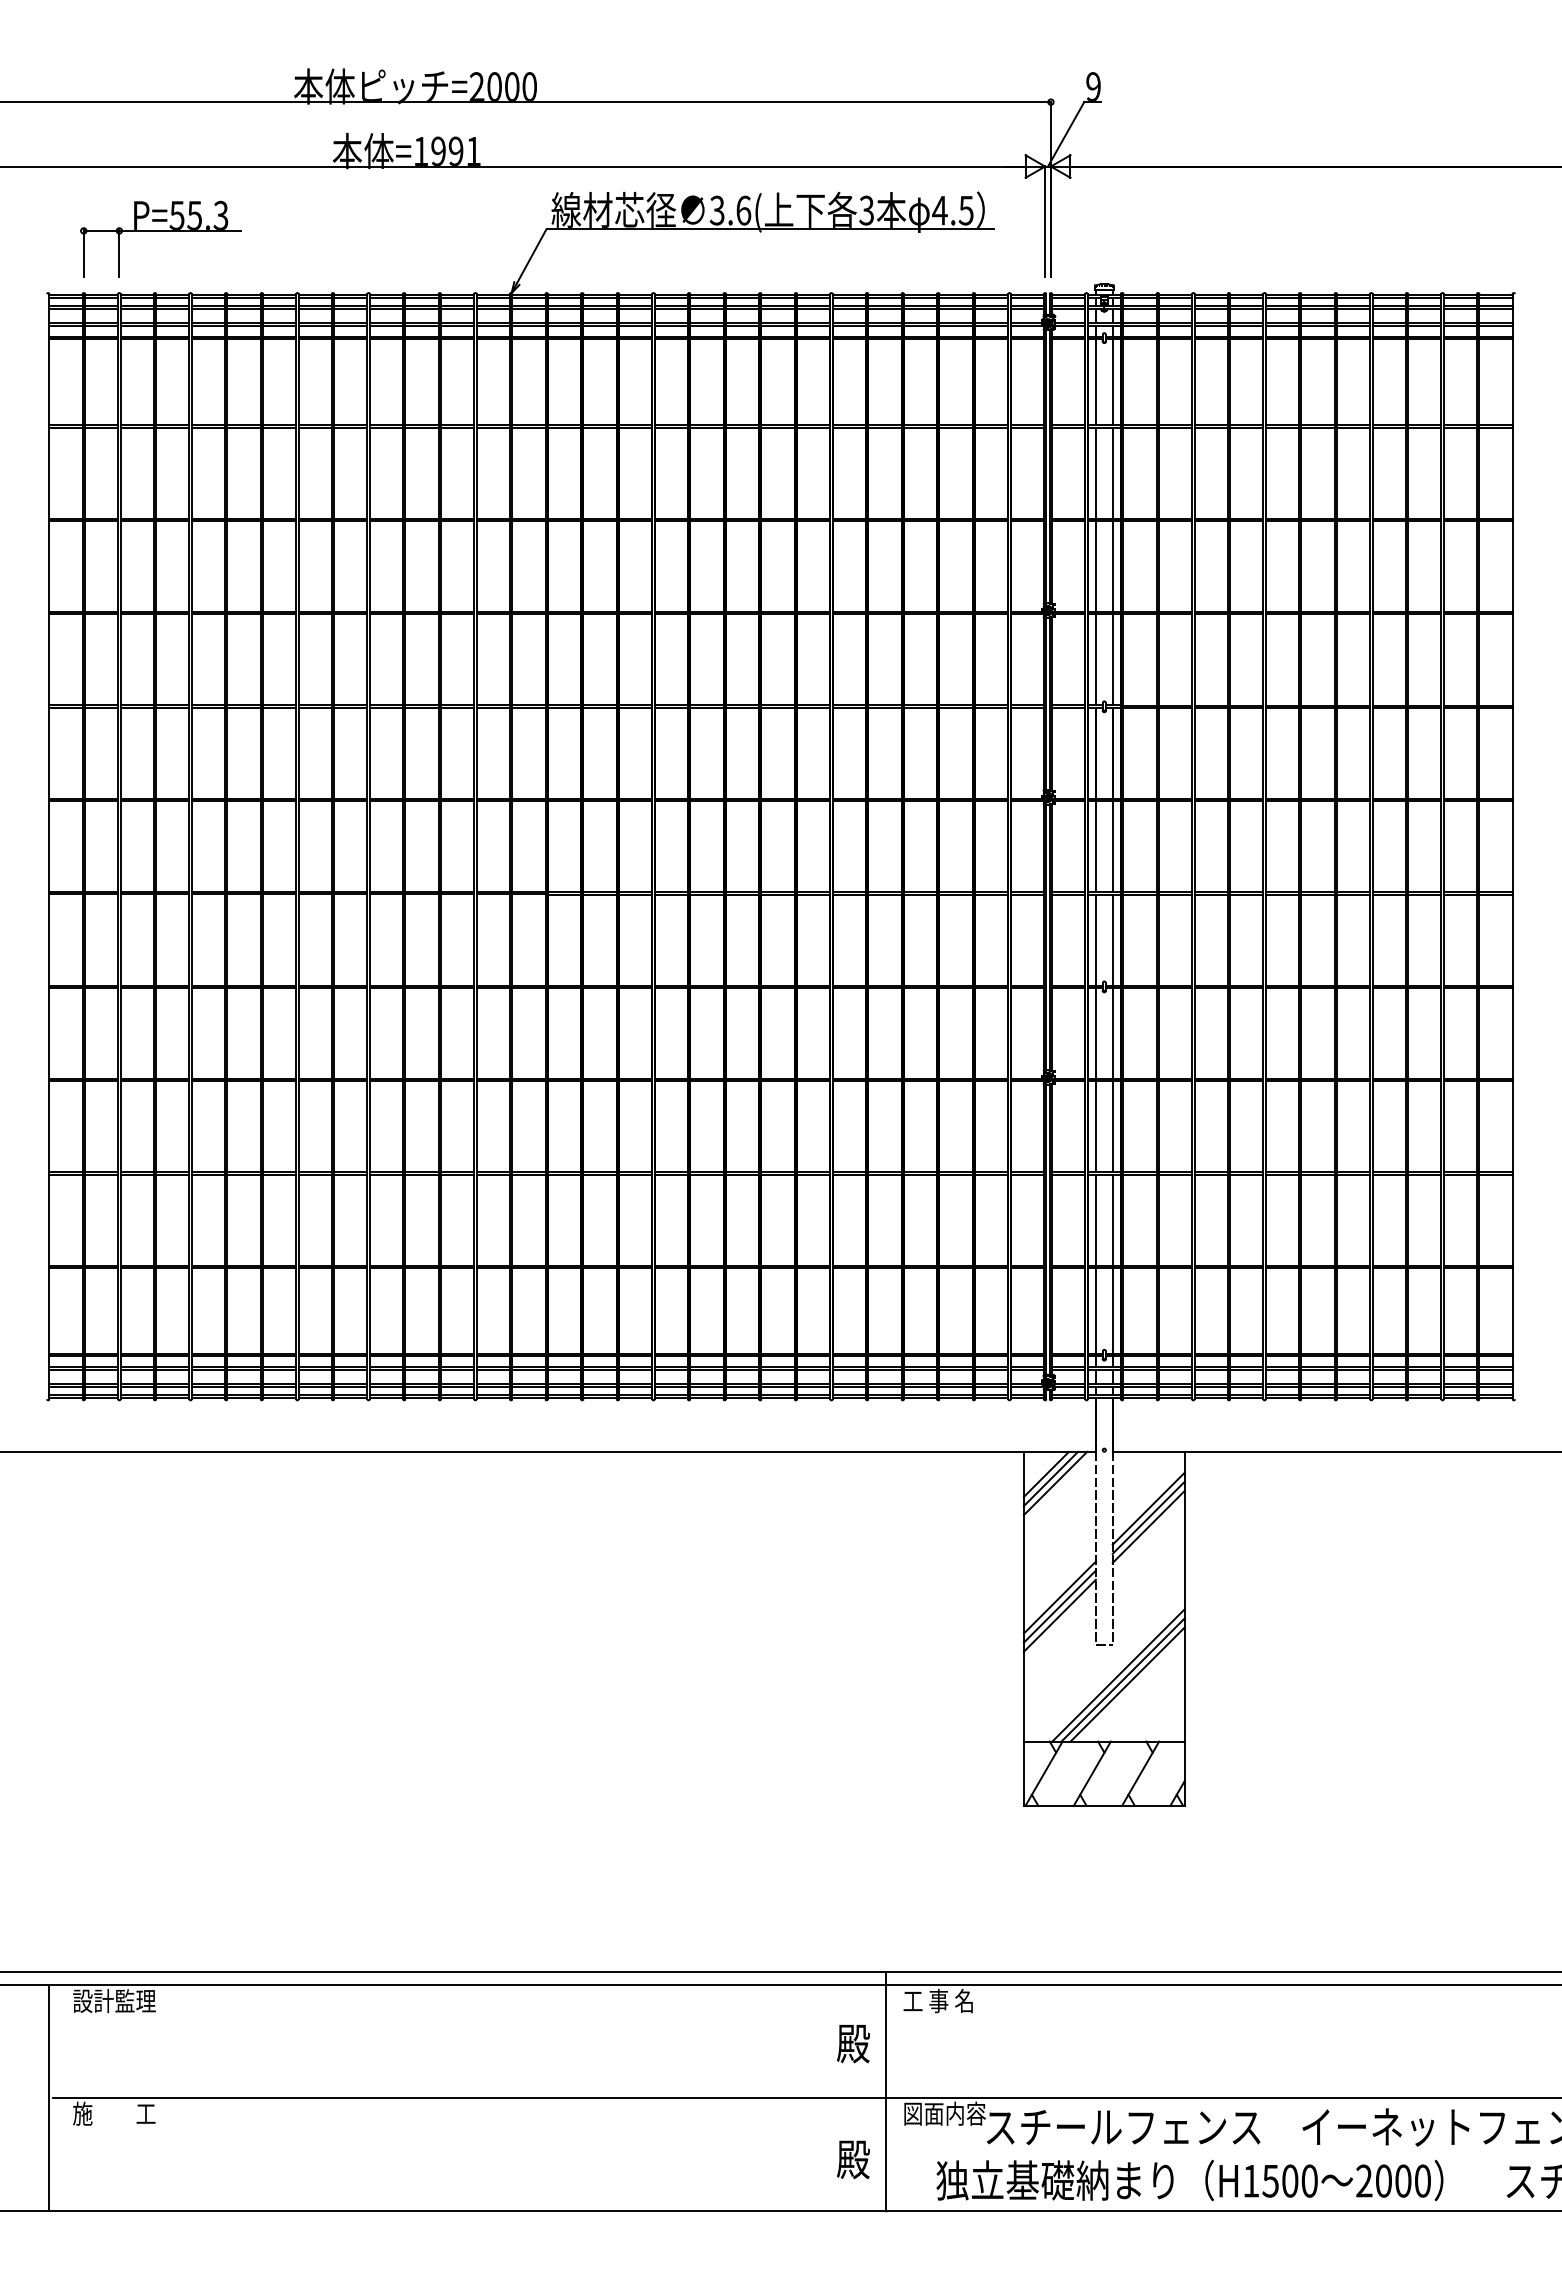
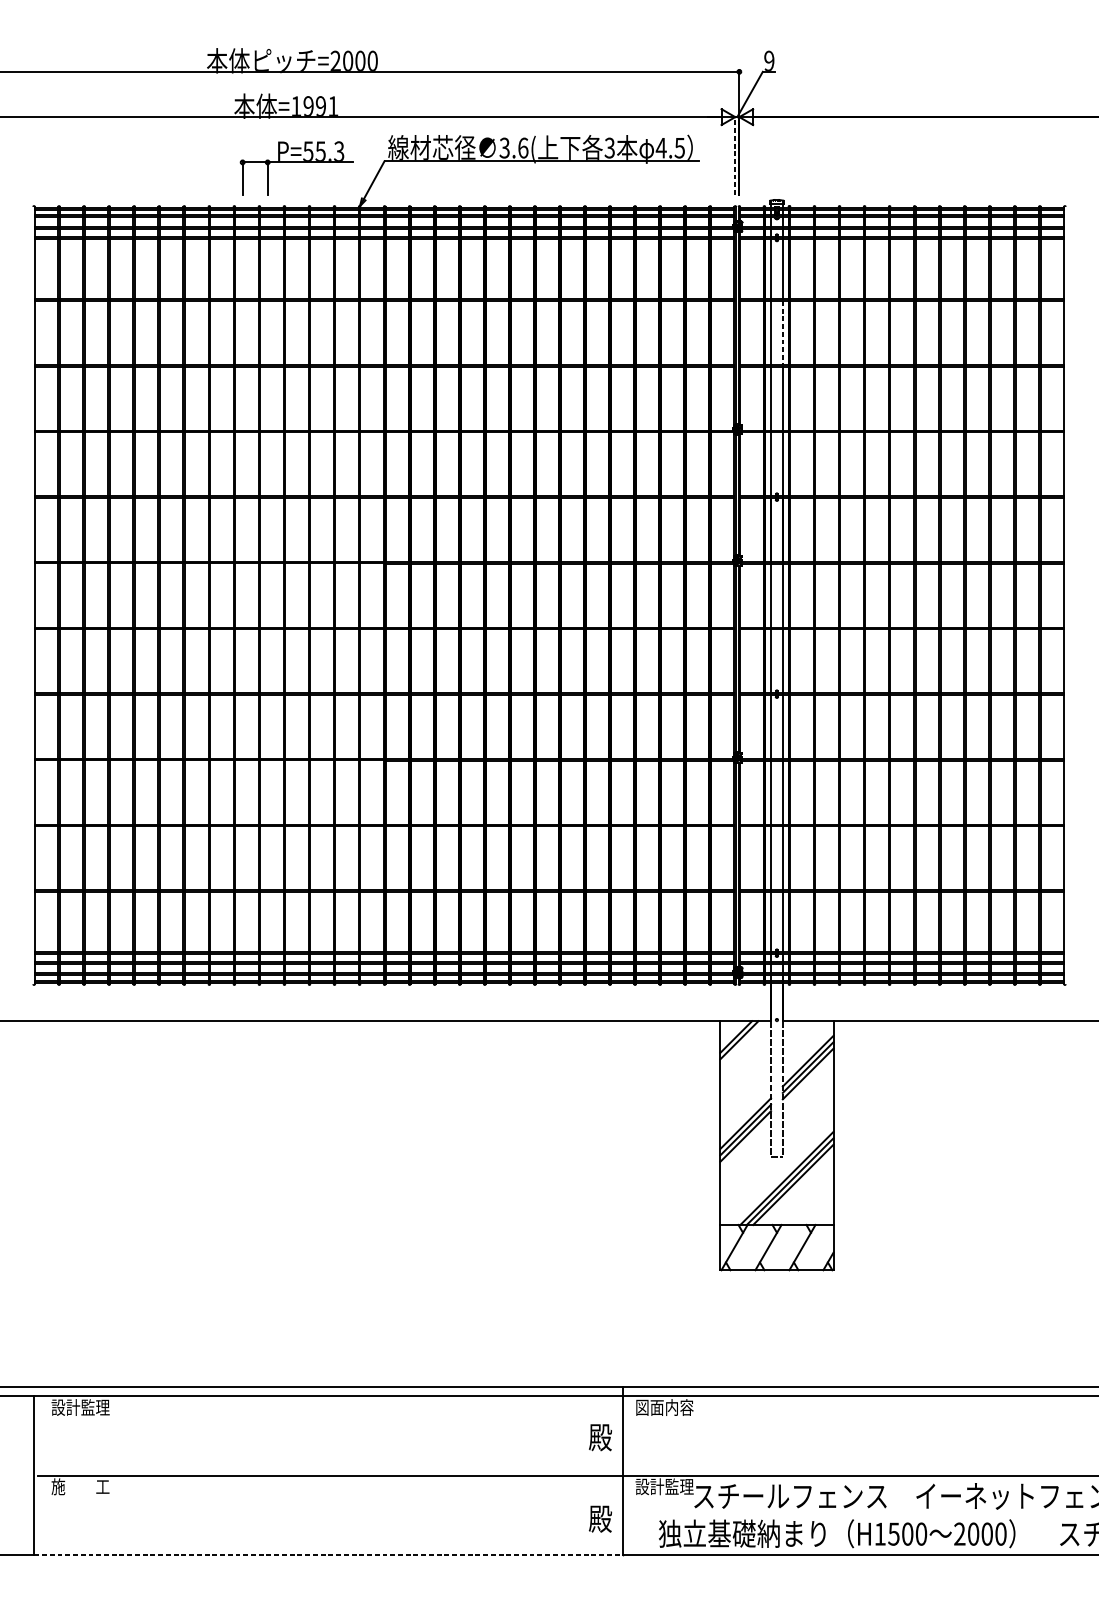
line: (1045, 221) -> (735, 155), solid -> dashed
part: (160, 231) -> (296, 162), moved
line: (1112, 473) -> (782, 333), solid -> dashed
line: (1055, 1483) -> (742, 1043), removed
text: (944, 2001) -> (664, 1407), 工 事 名 -> 図面内容
text: (944, 2113) -> (664, 1486), 図面内容 -> 設計監理
line: (467, 2210) -> (328, 1554), solid -> dashed

